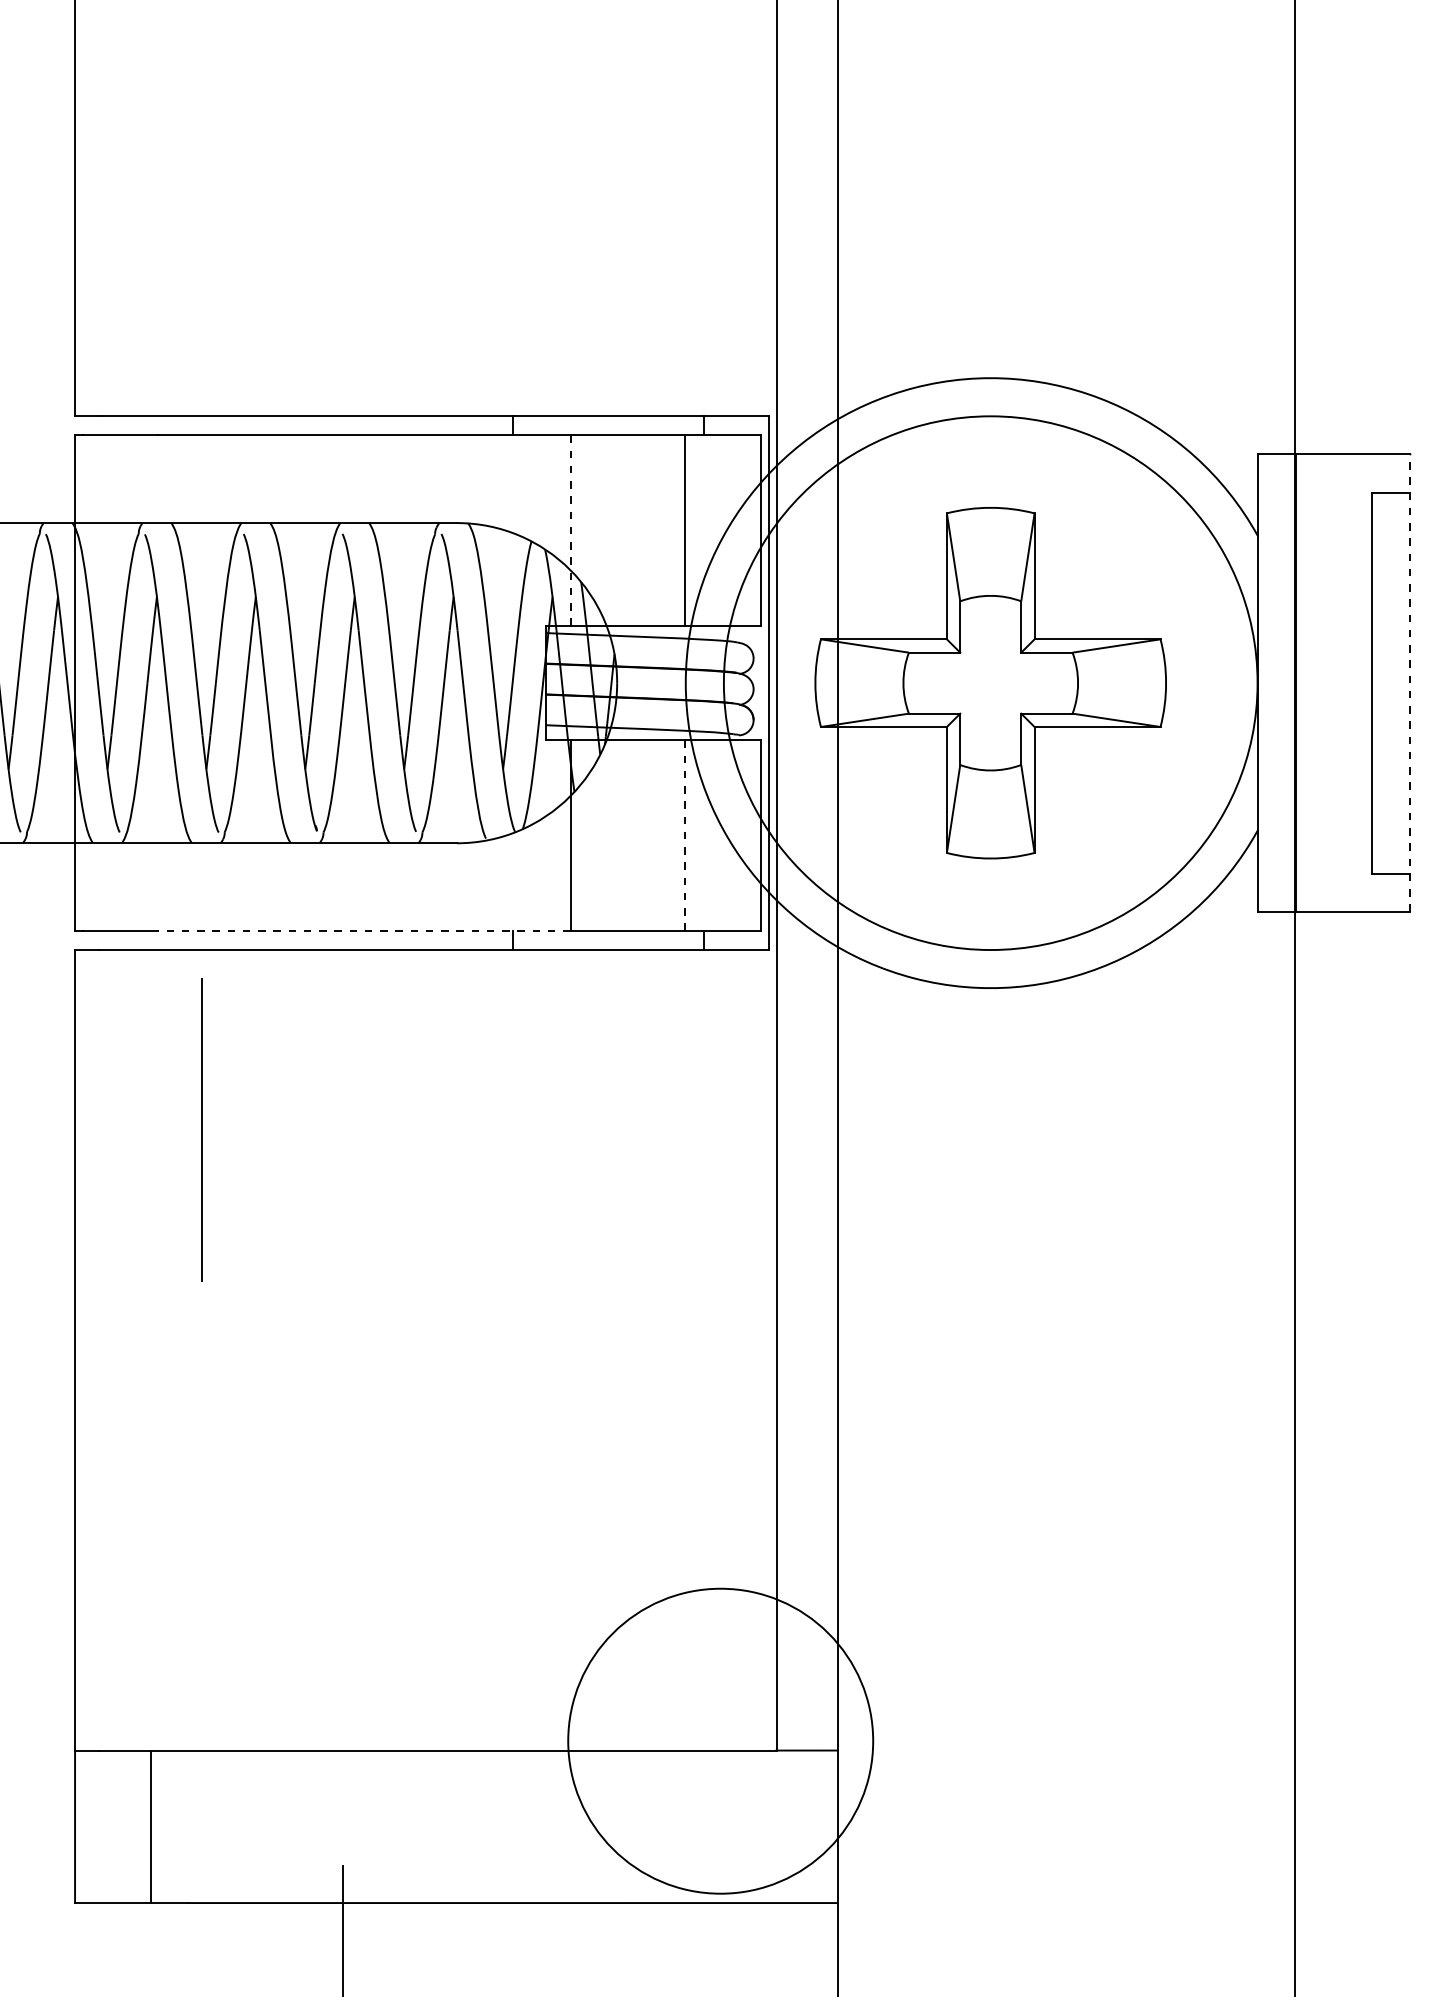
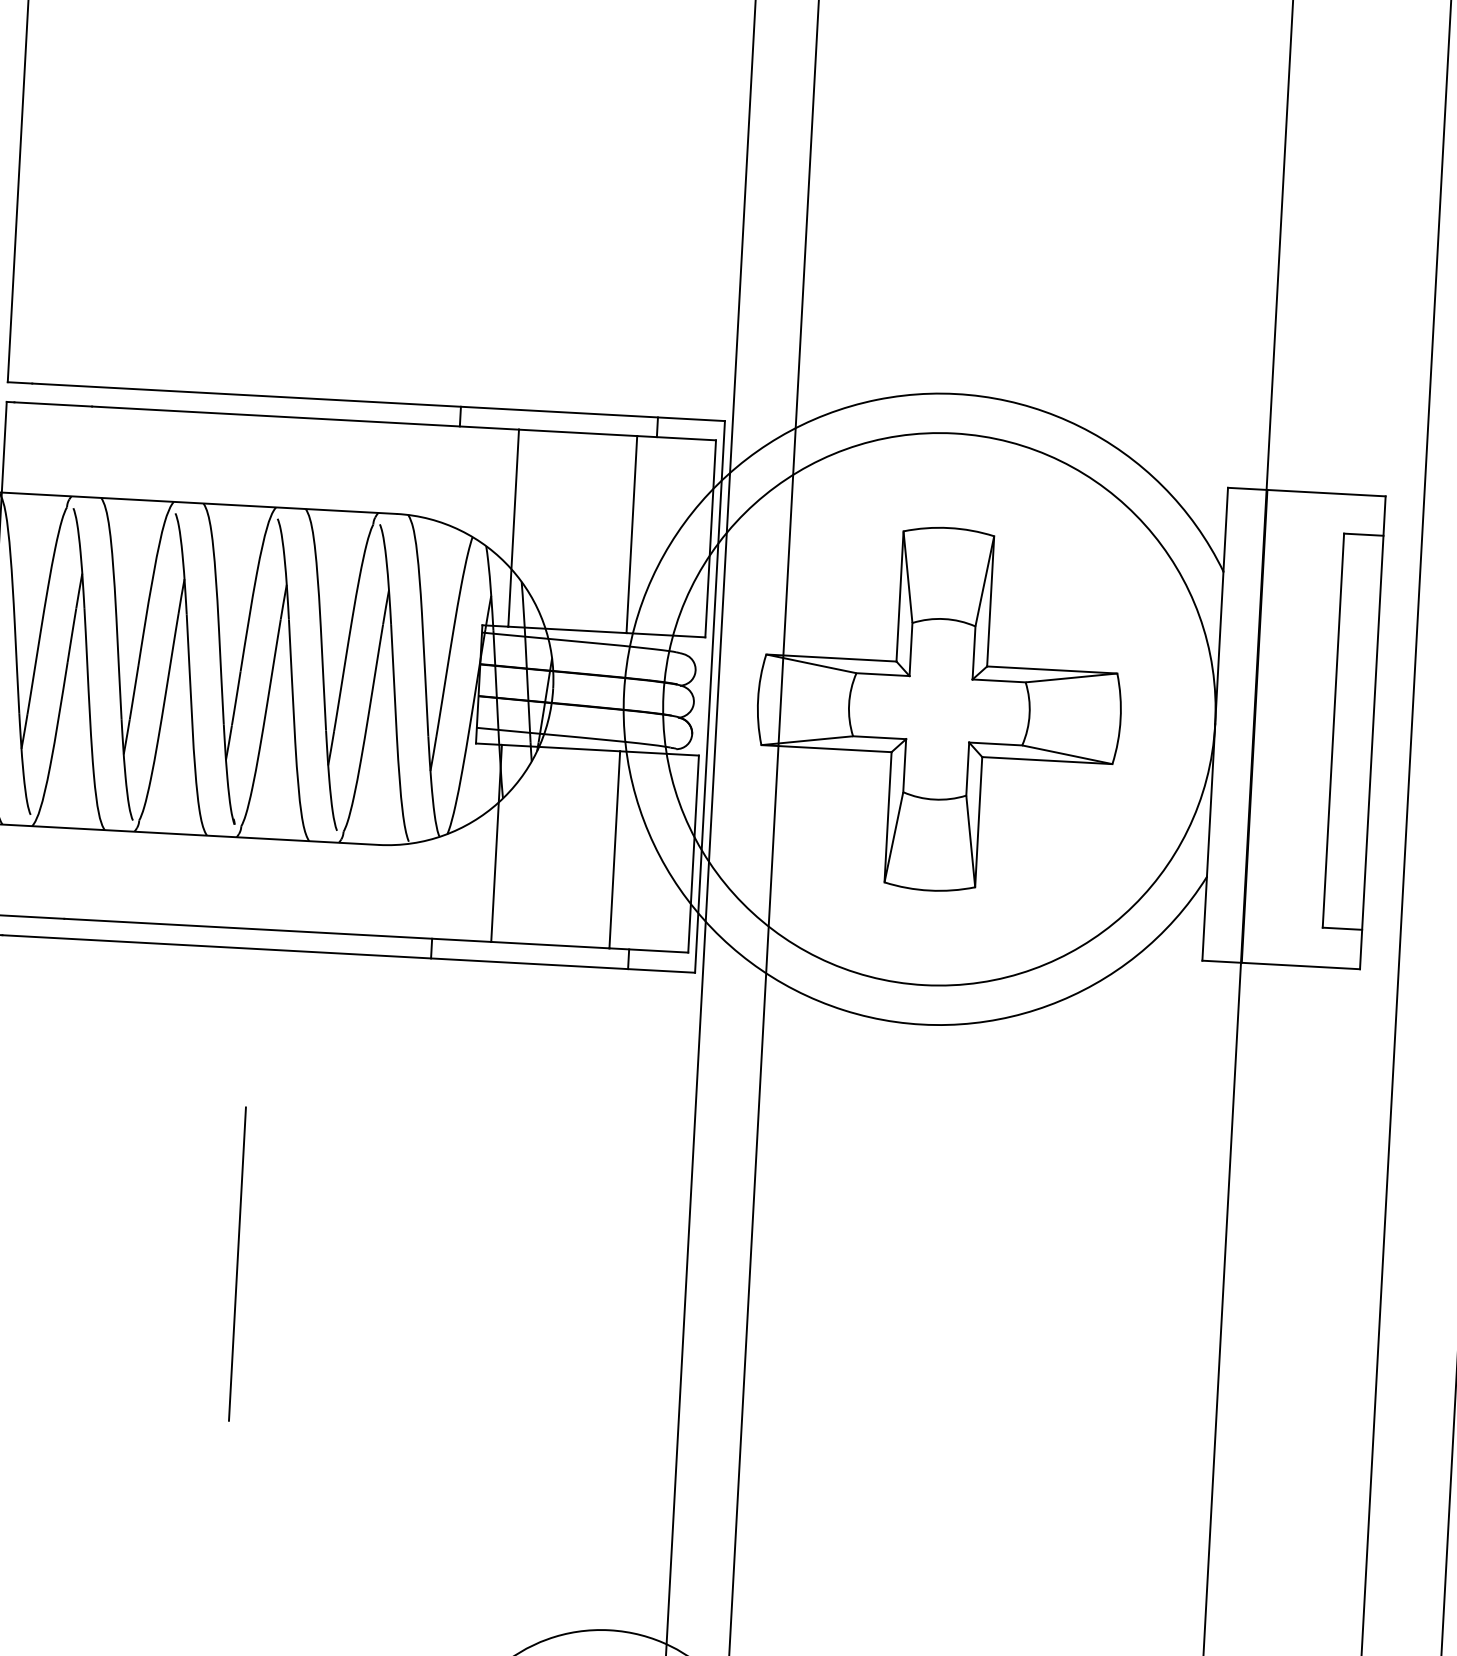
line: (570, 530) -> (513, 527), dashed -> solid
line: (1410, 683) -> (1373, 733), dashed -> solid
line: (685, 835) -> (615, 849), dashed -> solid
line: (363, 930) -> (277, 929), dashed -> solid
line: (201, 1129) -> (237, 1263), moved

